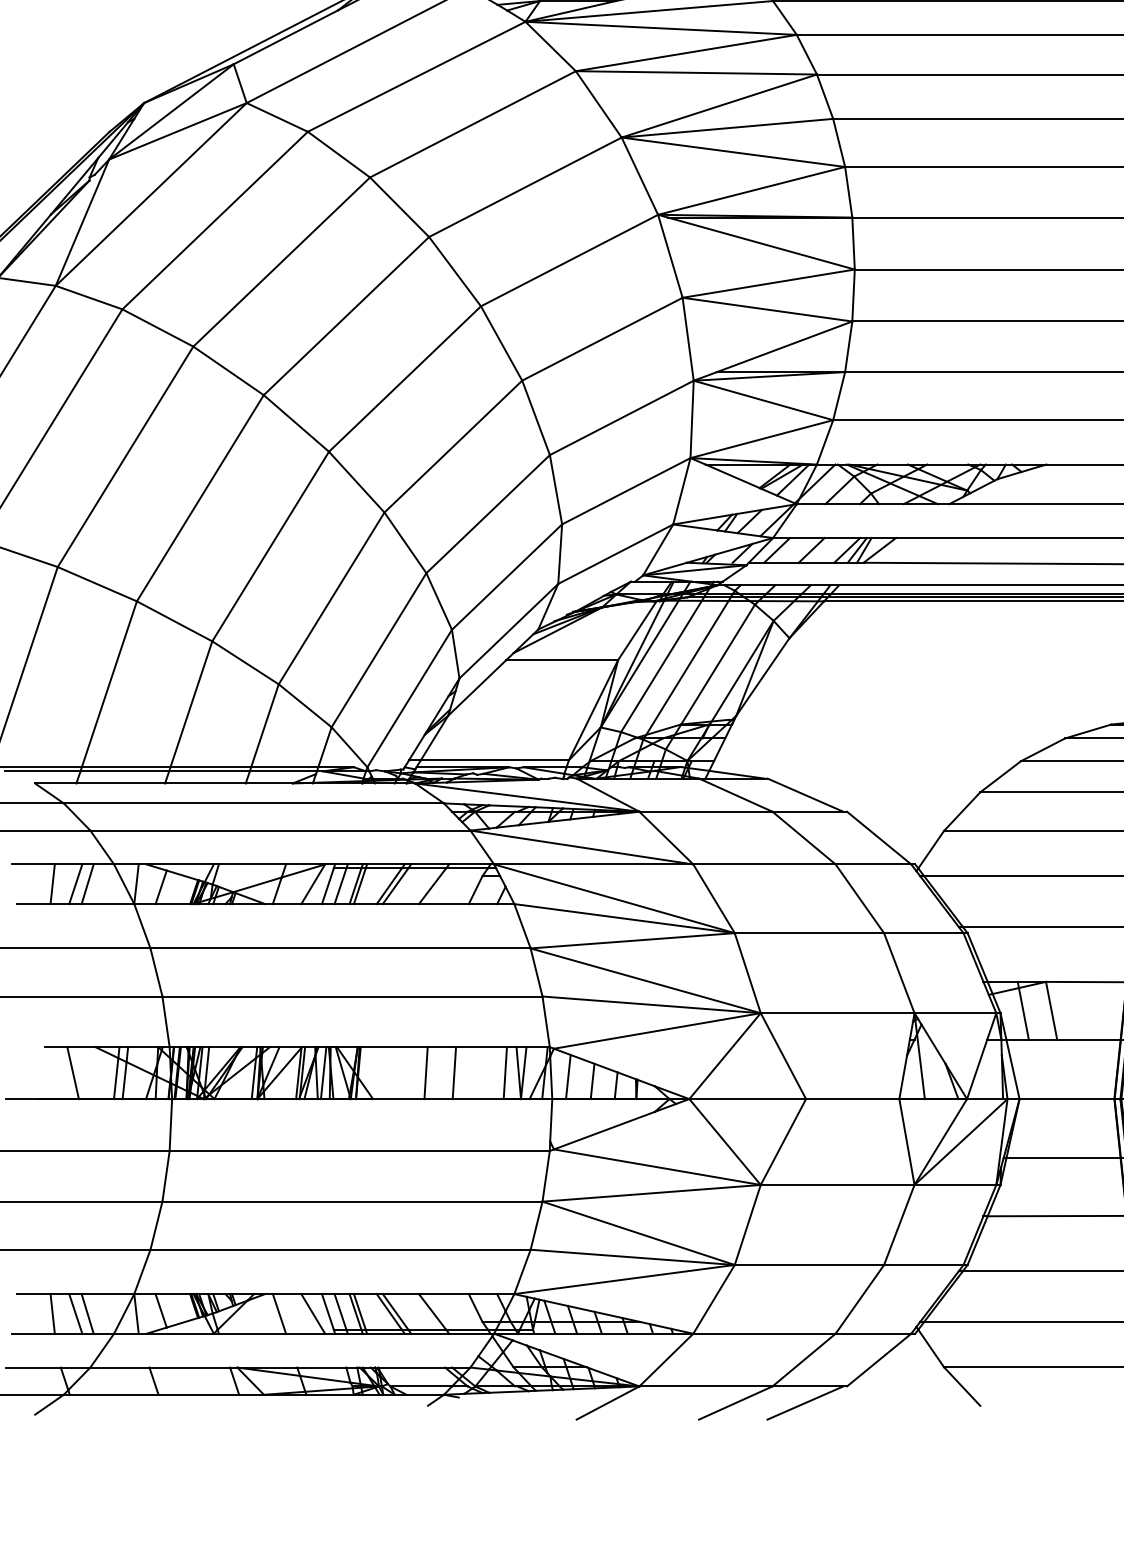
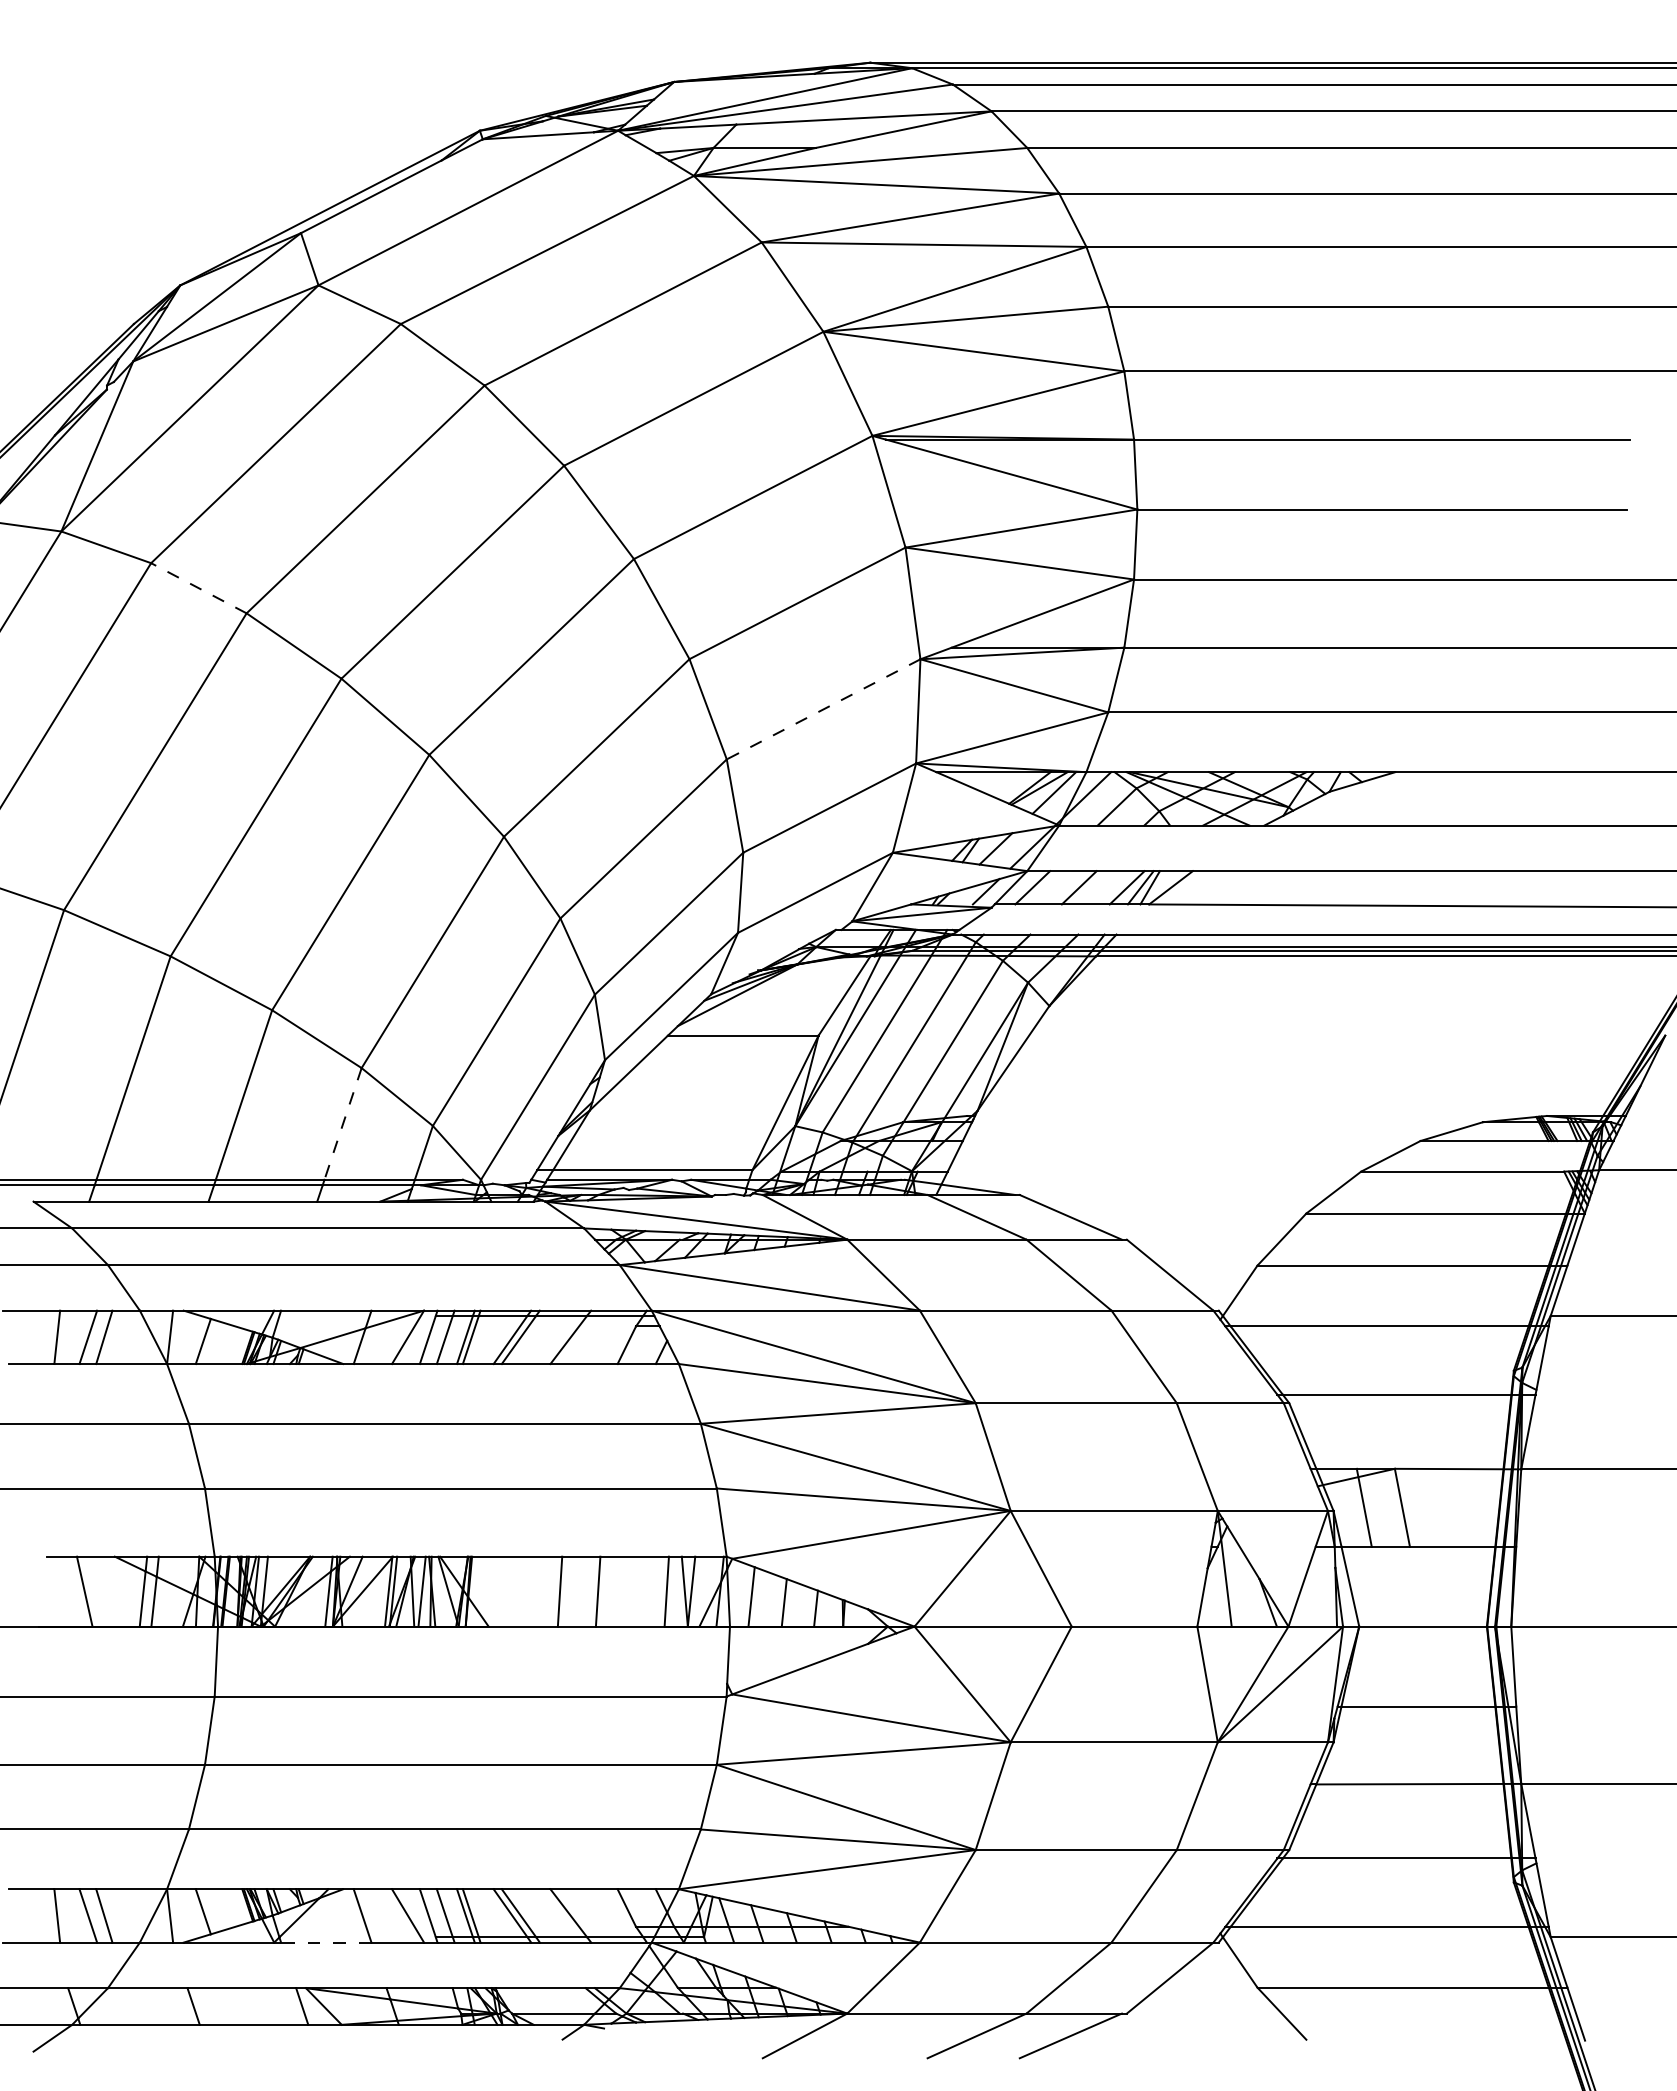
line: (157, 328) -> (198, 588), solid -> dashed
line: (621, 418) -> (823, 709), solid -> dashed
line: (265, 725) -> (343, 1123), solid -> dashed
line: (251, 1333) -> (325, 1942), solid -> dashed

